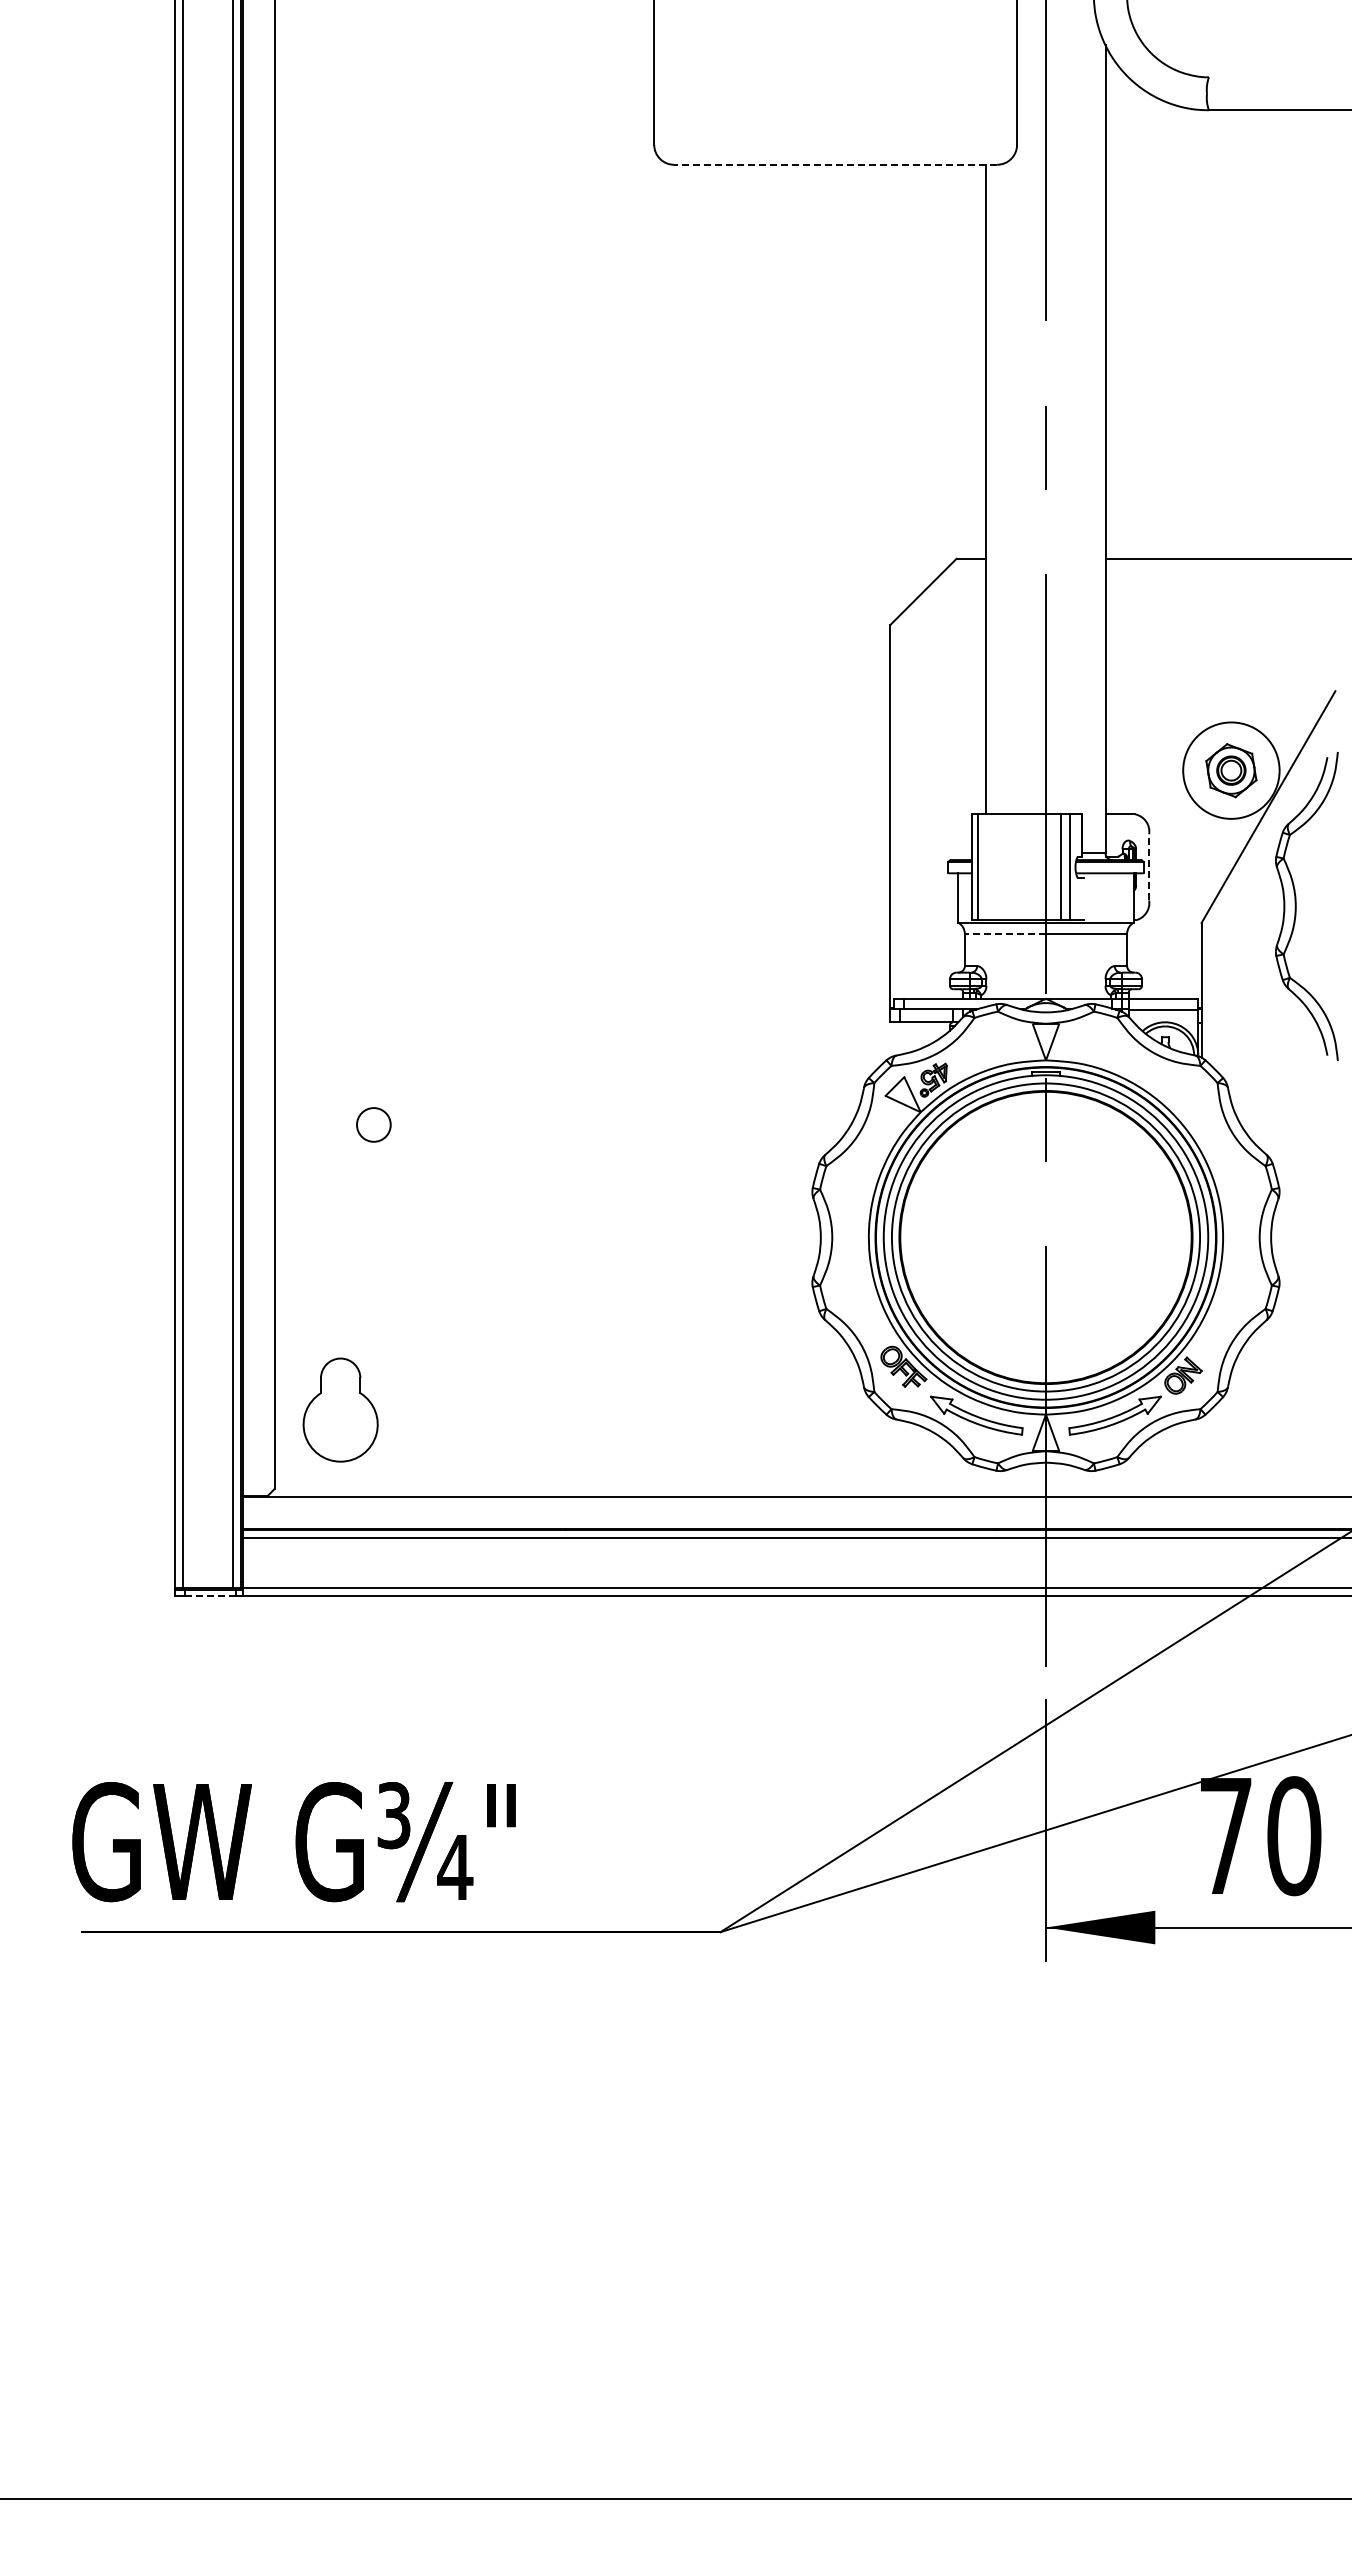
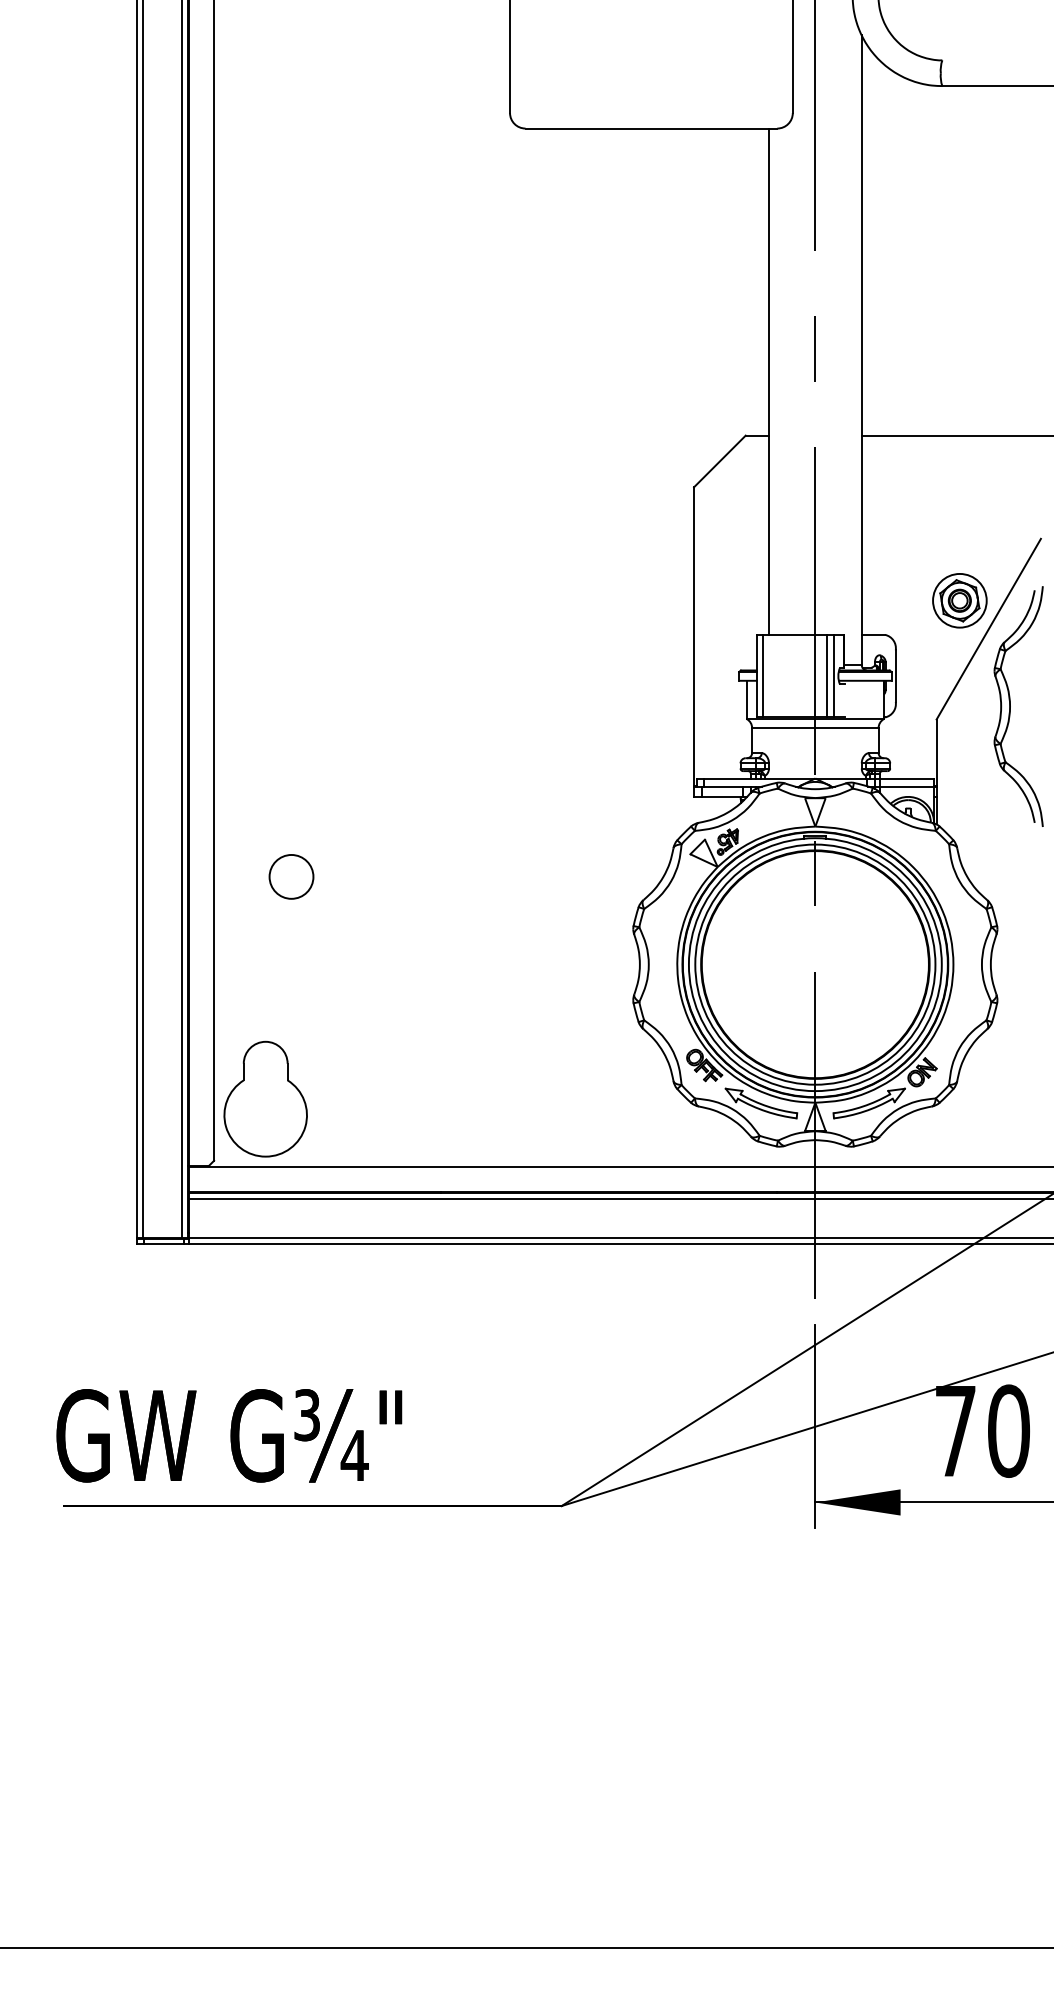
line: (835, 164) -> (651, 128), dashed -> solid
circle: (1230, 770) -> (959, 600), size x0.71
line: (1149, 866) -> (896, 675), dashed -> solid
line: (1005, 934) -> (783, 728), dashed -> solid
circle: (373, 1124) -> (291, 876), size x1.67
part: (340, 1409) -> (265, 1098), size x1.43
line: (211, 1596) -> (164, 1244), dashed -> solid

